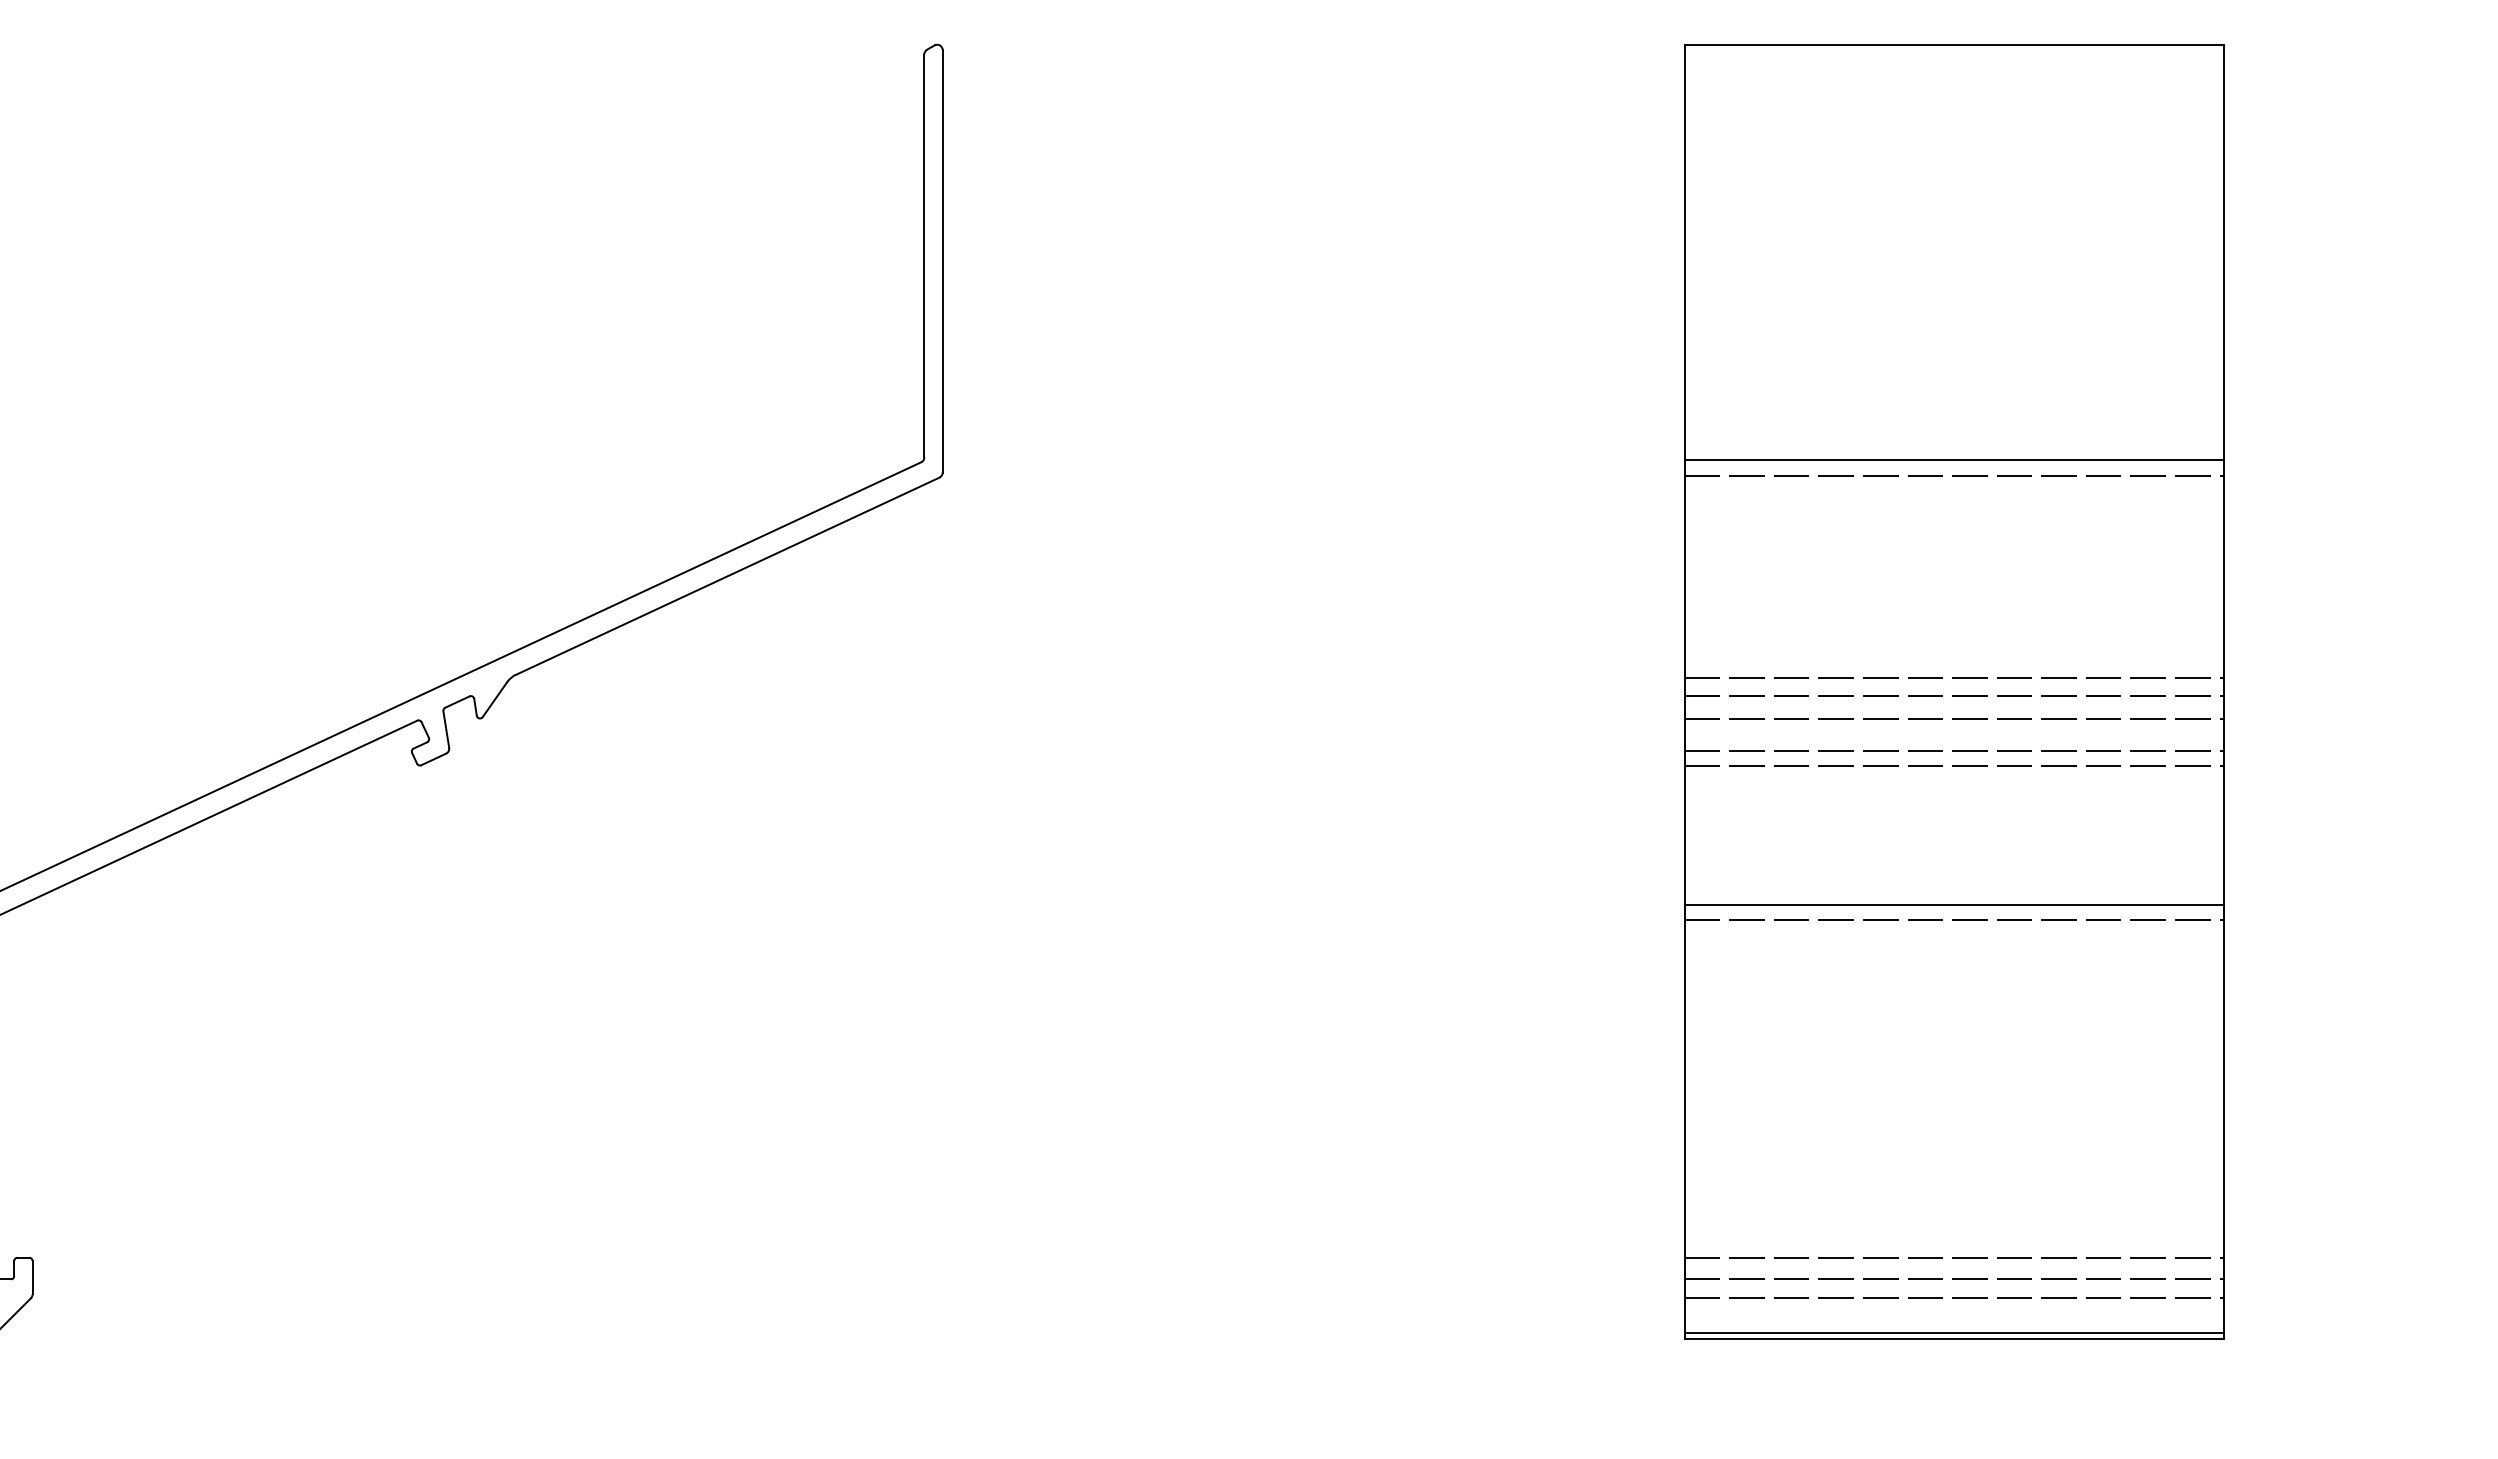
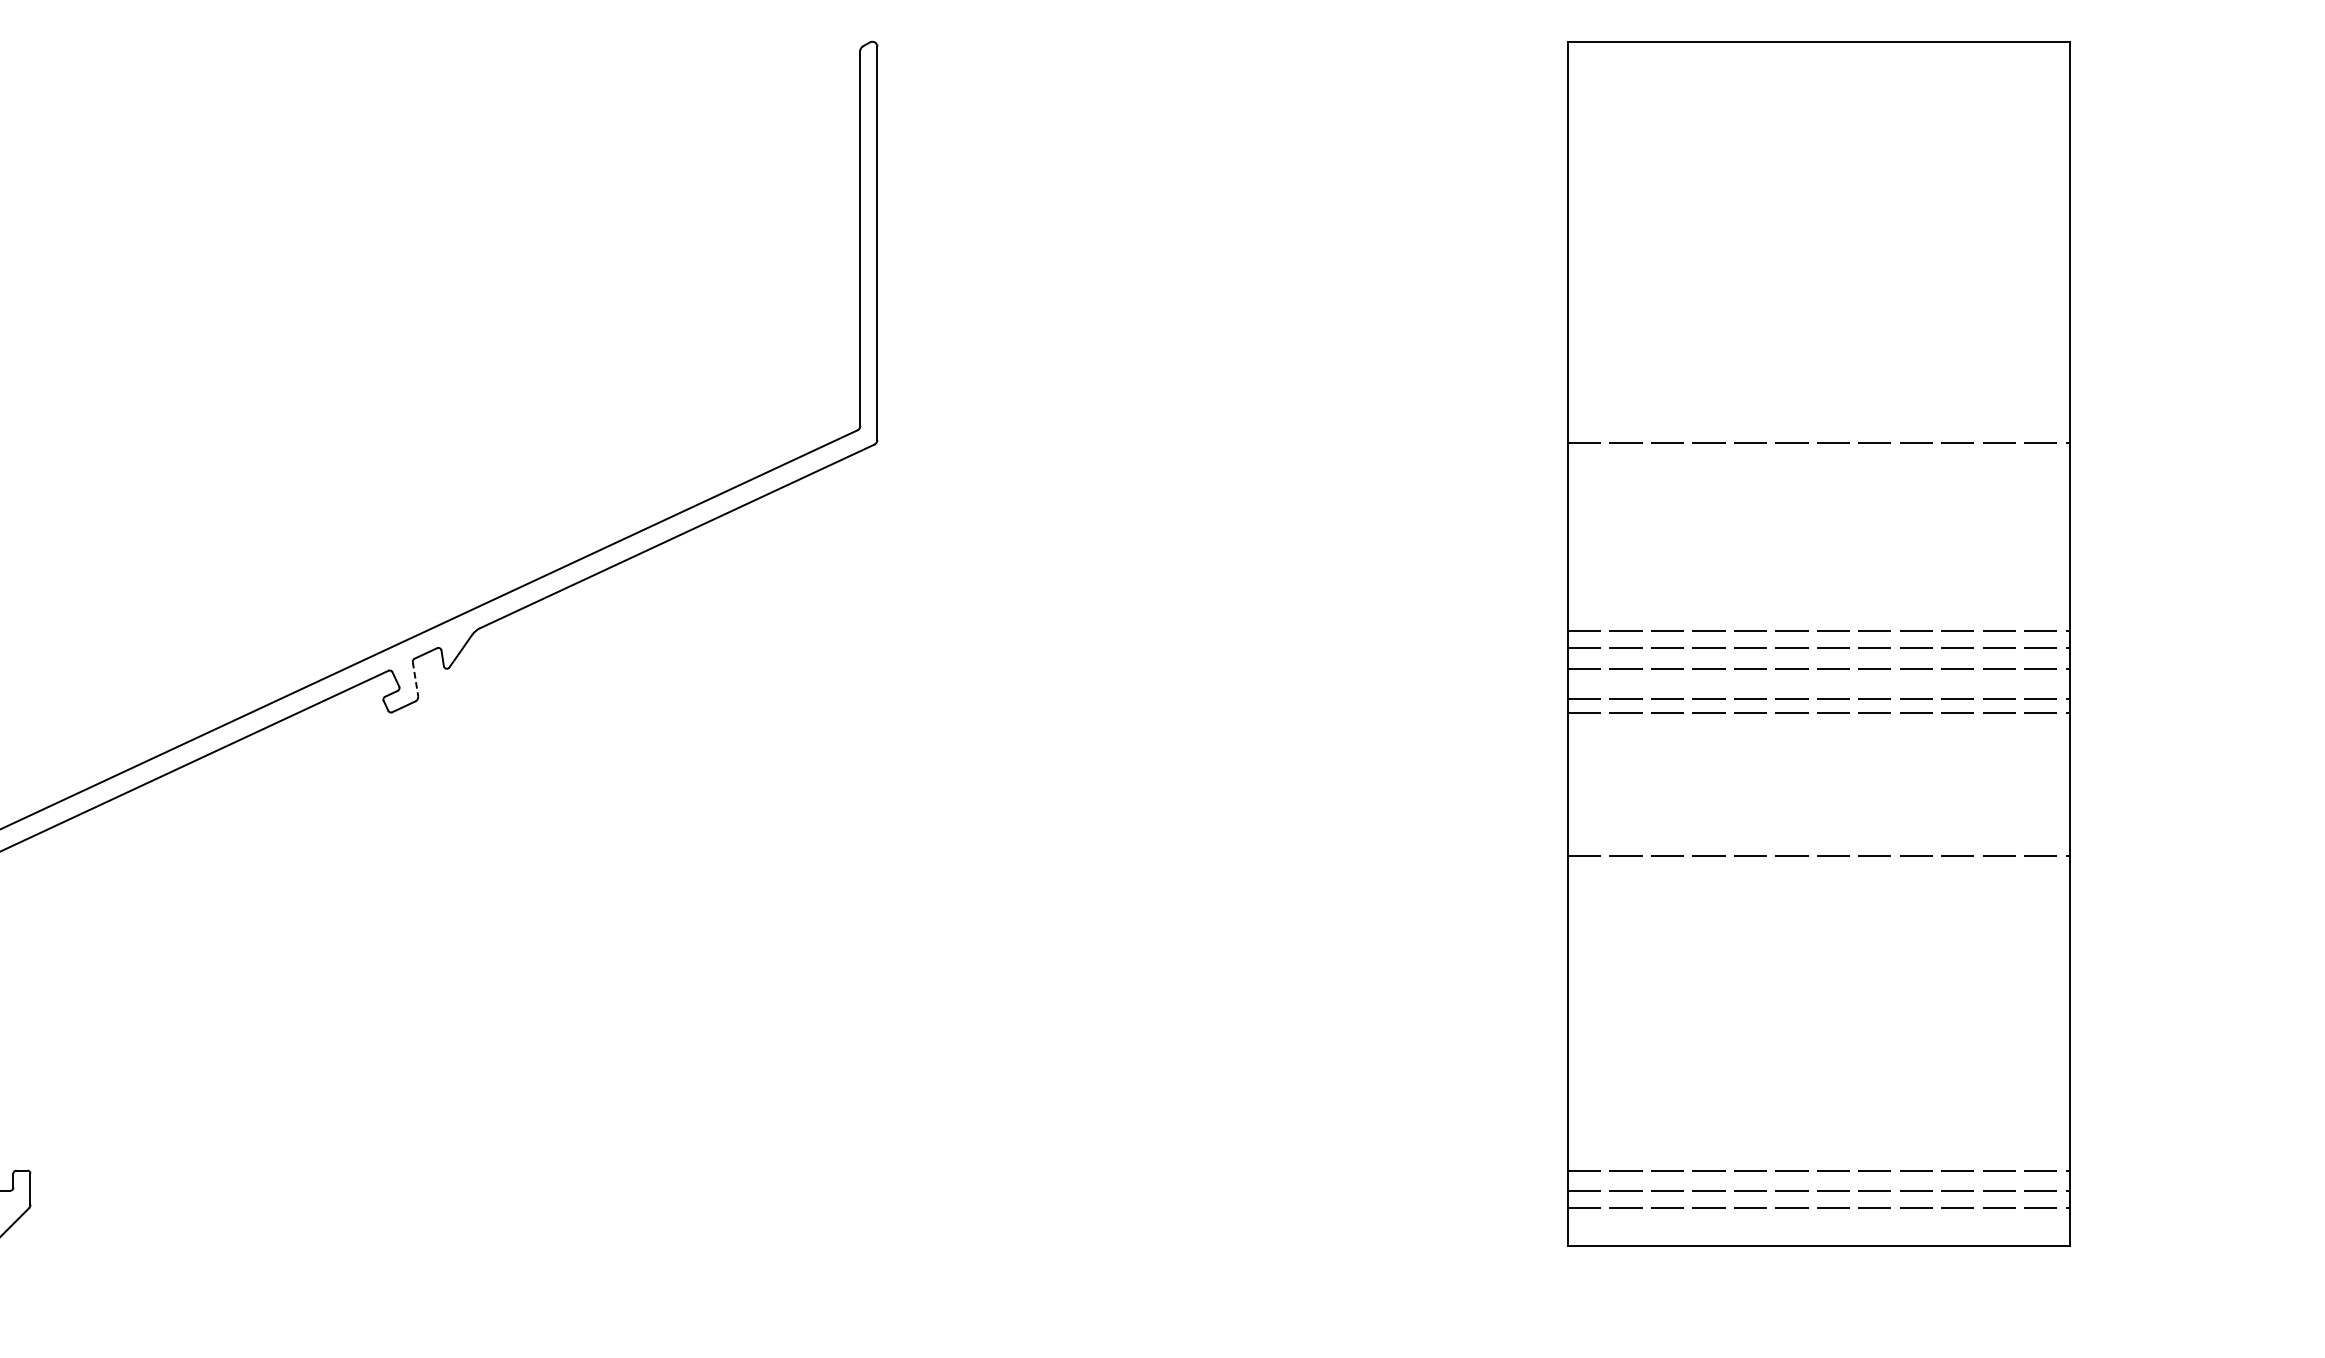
line: (1953, 460) -> (1818, 428), removed
line: (446, 729) -> (415, 679), solid -> dashed
line: (1953, 904) -> (1818, 841), removed
line: (1953, 1333) -> (1818, 1241), removed

